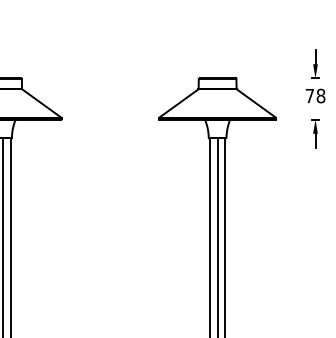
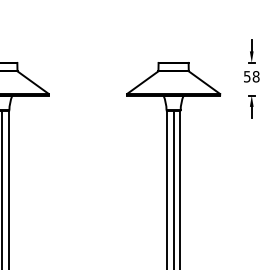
text: (309, 96) -> (246, 77), 78 -> 58

